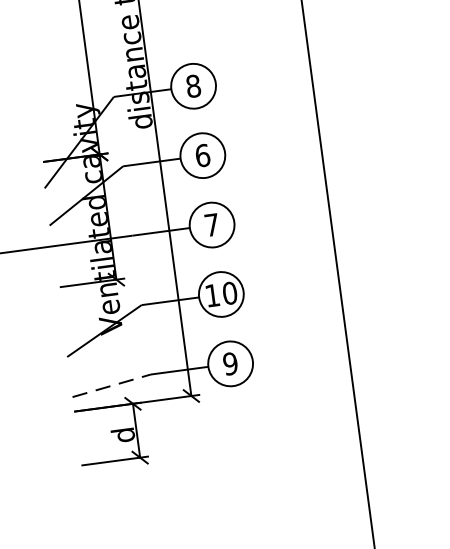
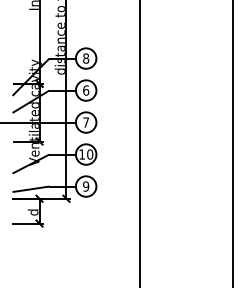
line: (112, 386) -> (31, 189), dashed -> solid

